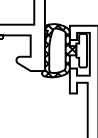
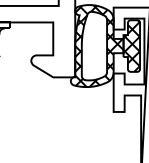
hatch: (81, 50) -> (131, 45), added

